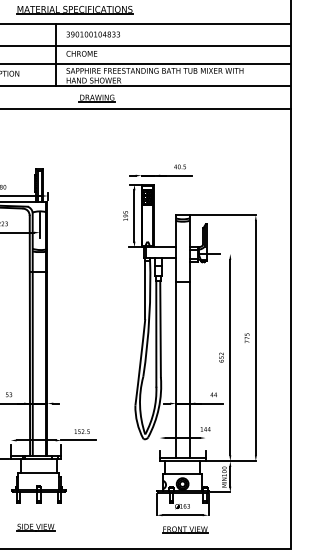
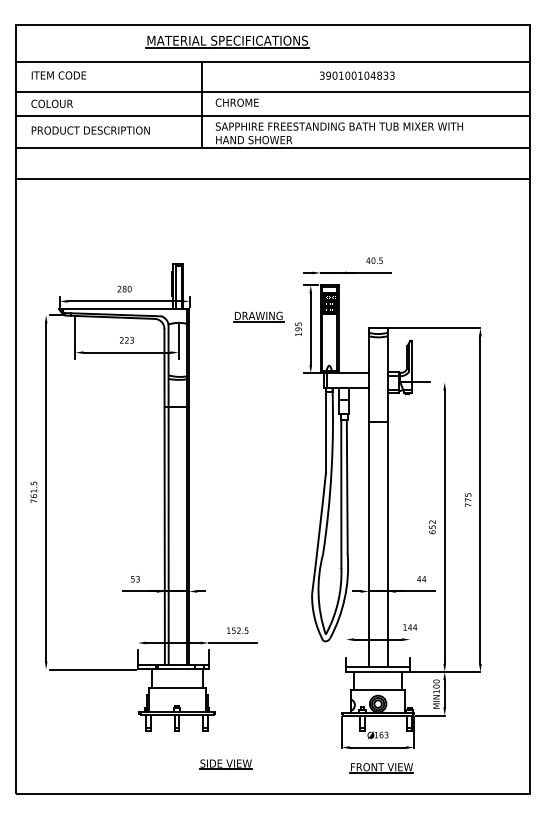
text: (93, 34) -> (357, 75), moved
part: (97, 98) -> (258, 316), moved
part: (35, 527) -> (225, 764), moved

